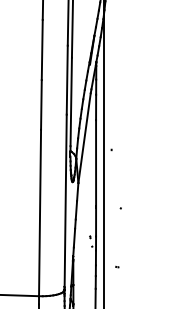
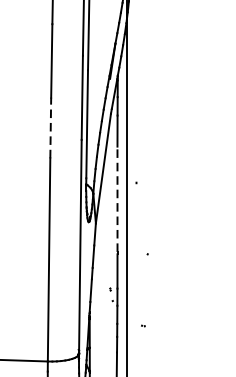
line: (41, 104) -> (50, 127), solid -> dashed
line: (96, 162) -> (118, 198), solid -> dashed

